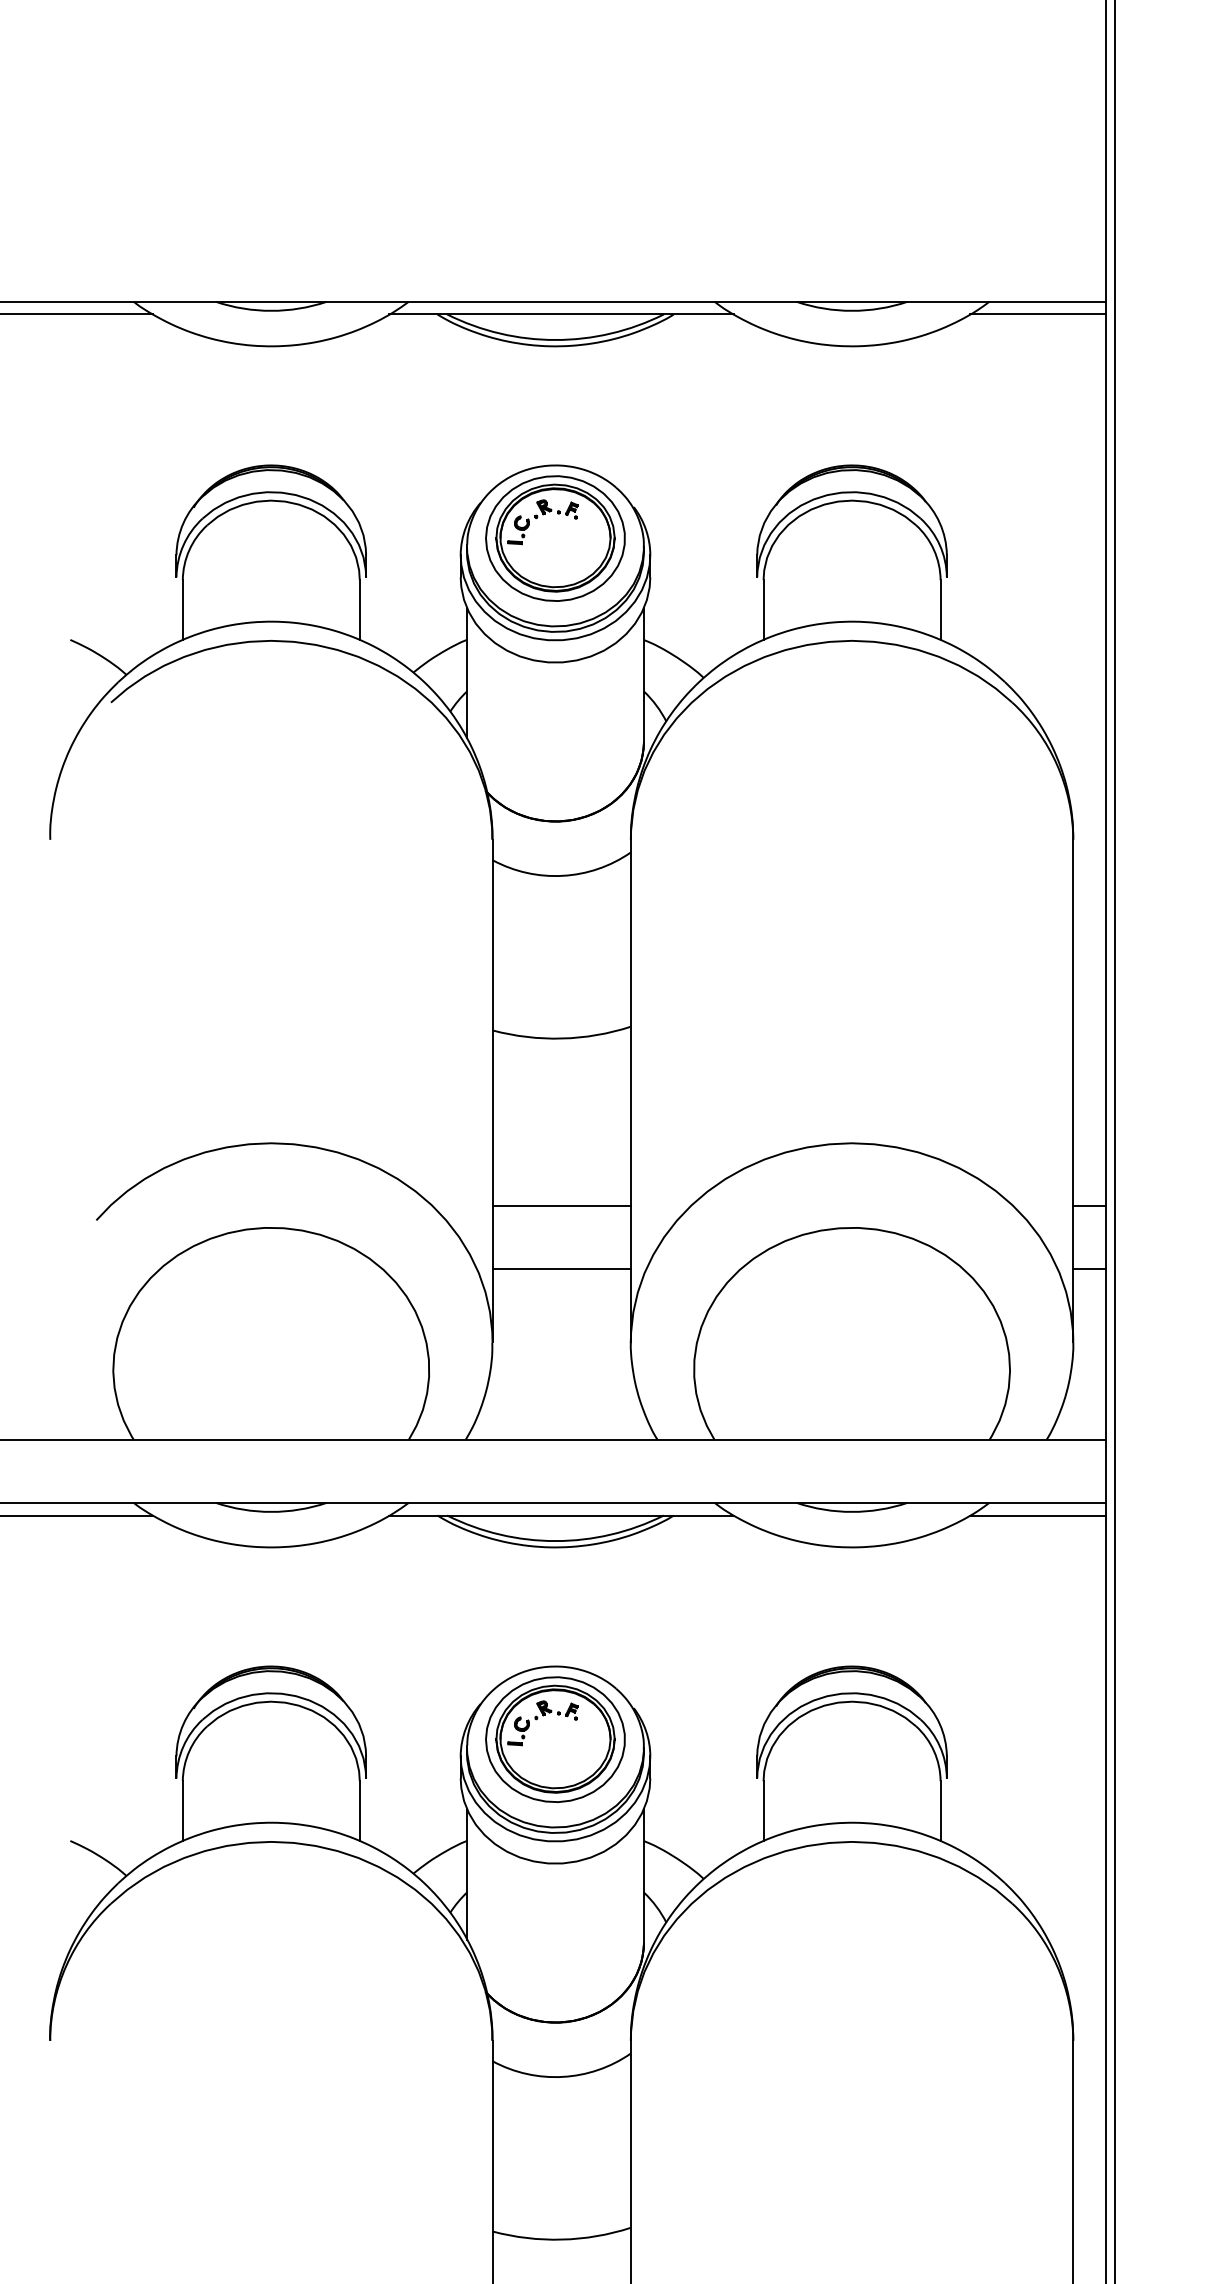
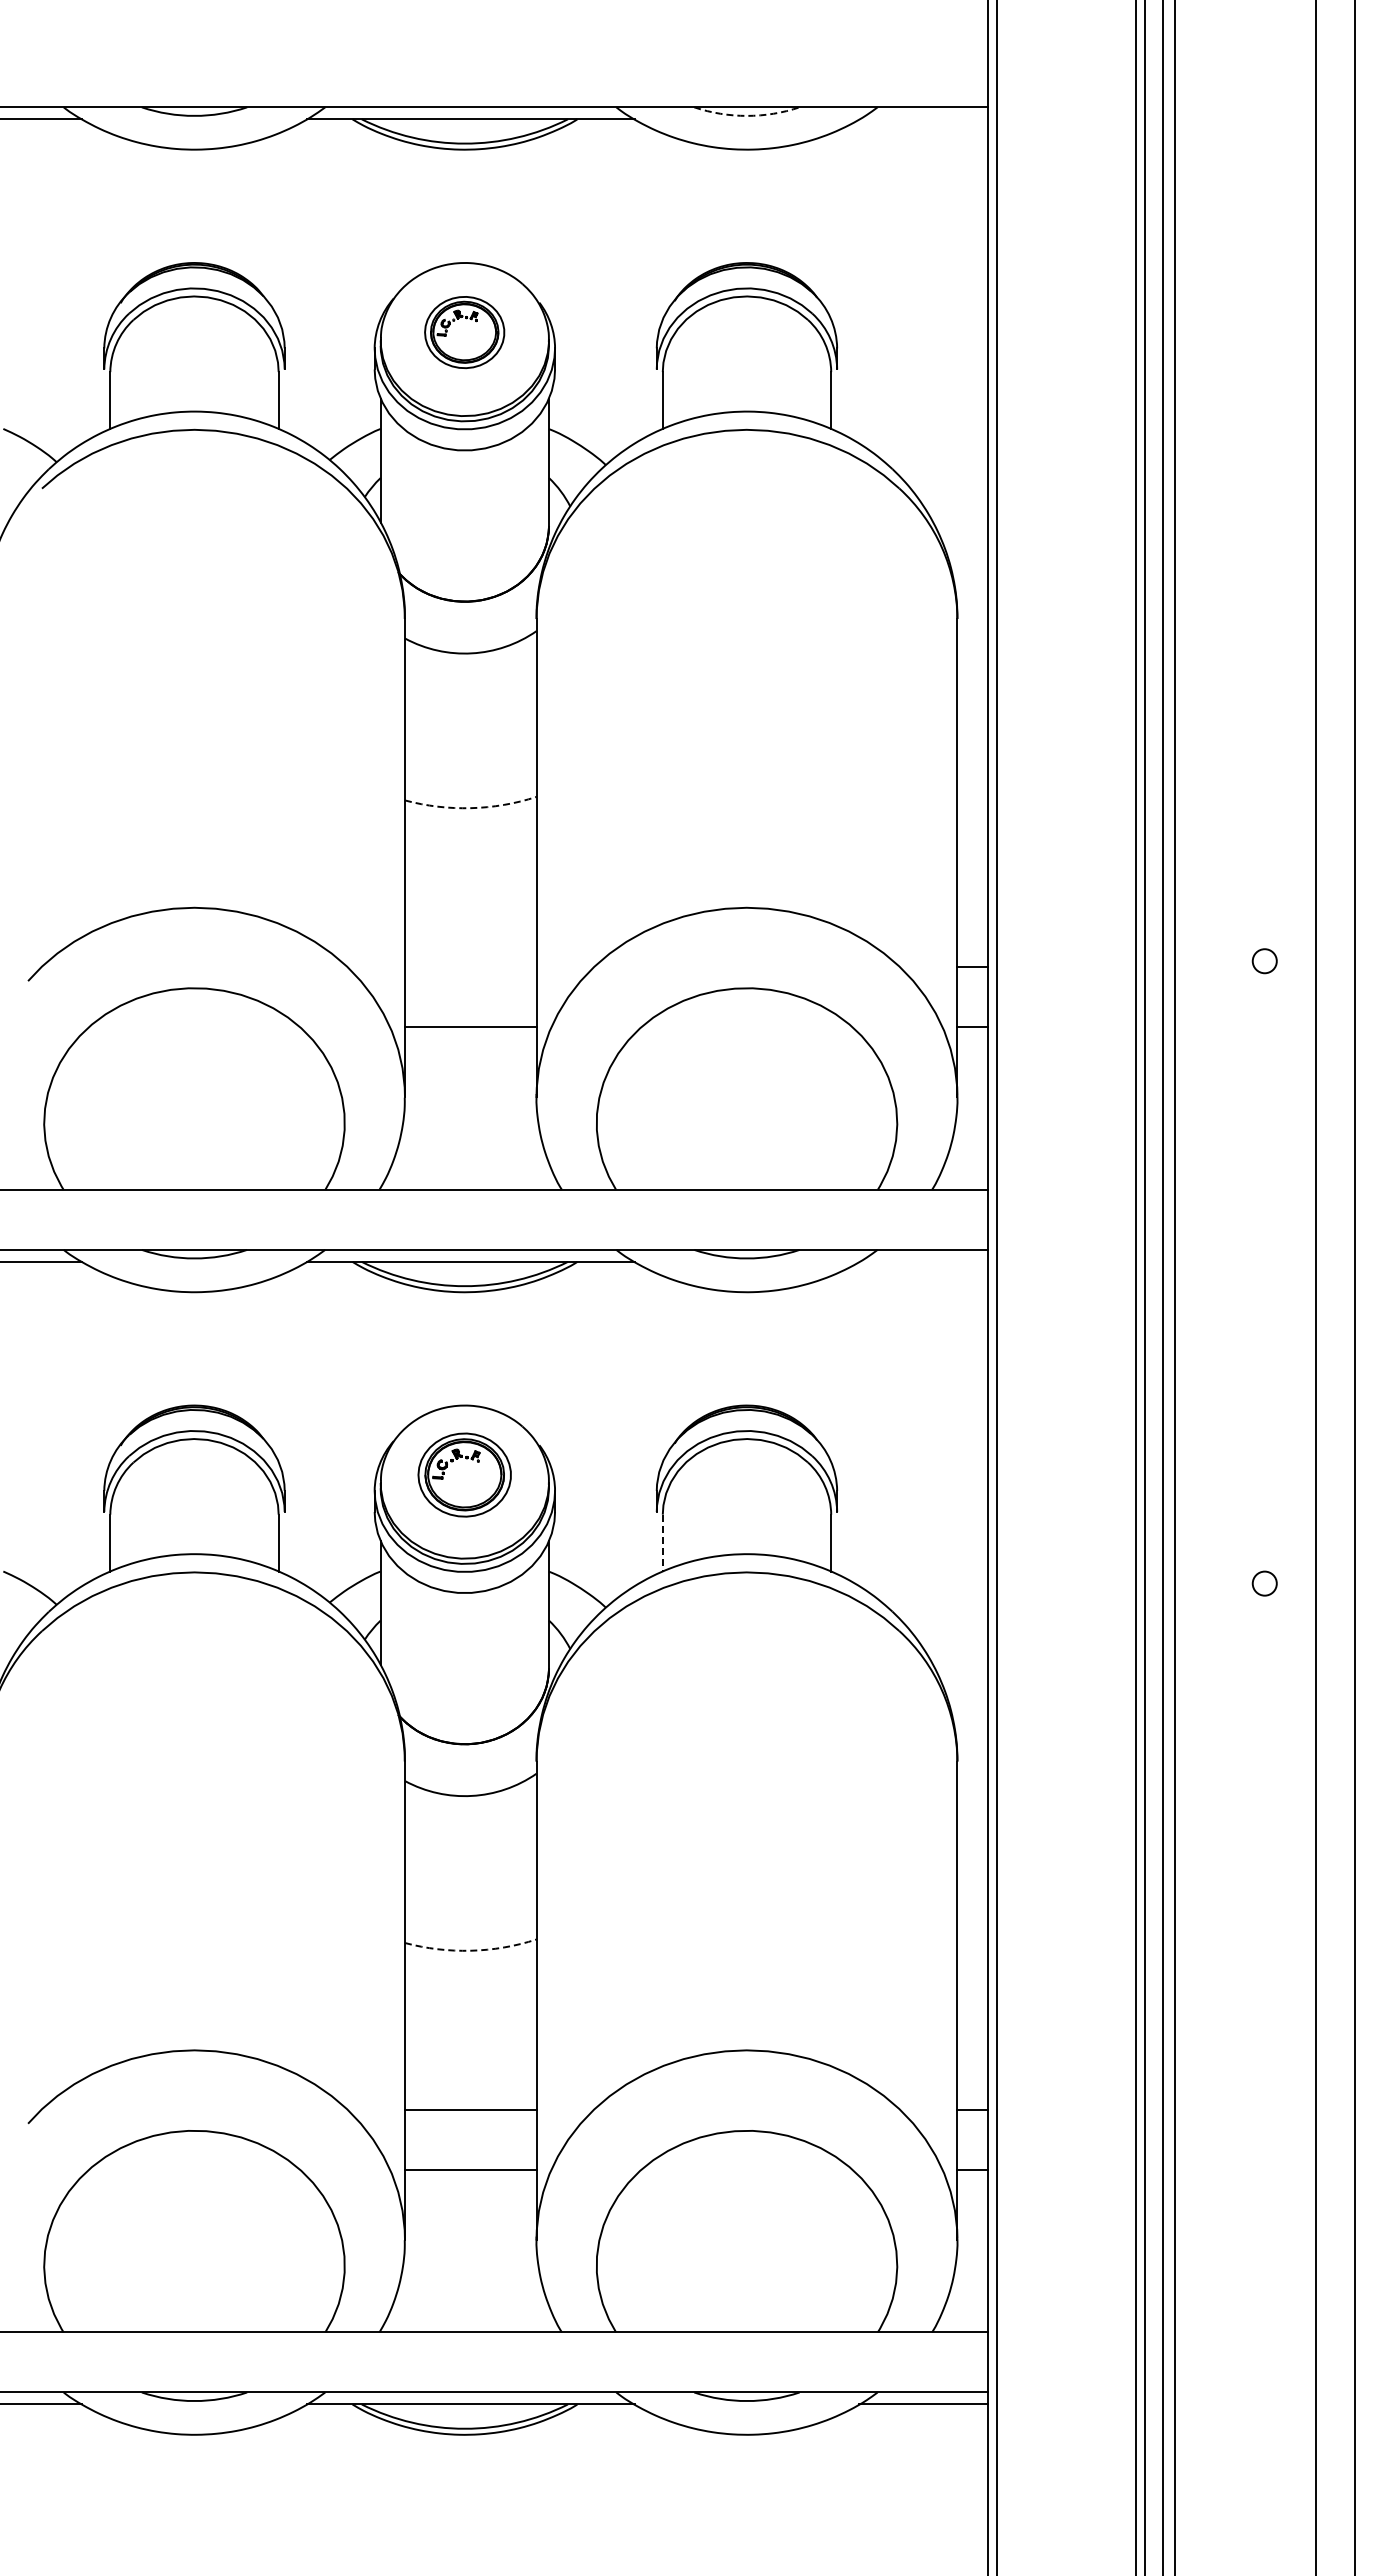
arc: (851, 310) -> (746, 115), solid -> dashed
line: (1037, 314) -> (923, 119), removed
part: (555, 538) -> (464, 332), size x0.6
arc: (561, 1038) -> (470, 808), solid -> dashed
line: (561, 1206) -> (470, 967), removed
line: (1037, 1515) -> (923, 1261), removed
part: (555, 1738) -> (464, 1474), size x0.7
line: (763, 1811) -> (662, 1543), solid -> dashed
arc: (561, 2239) -> (470, 1950), solid -> dashed

